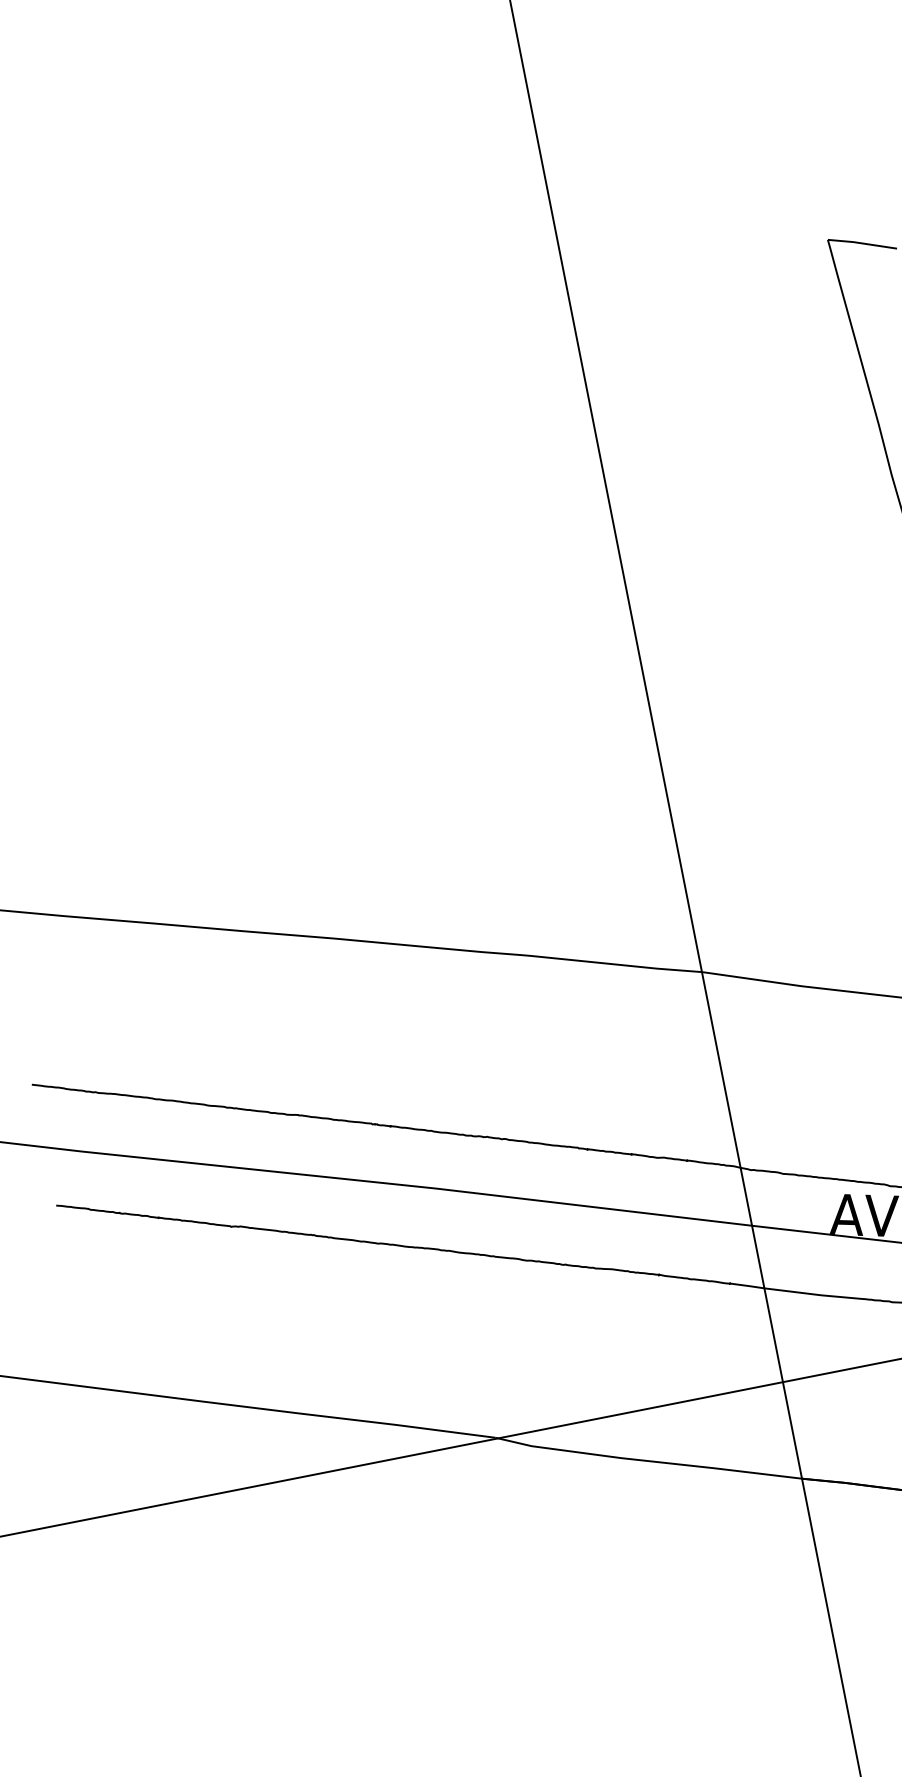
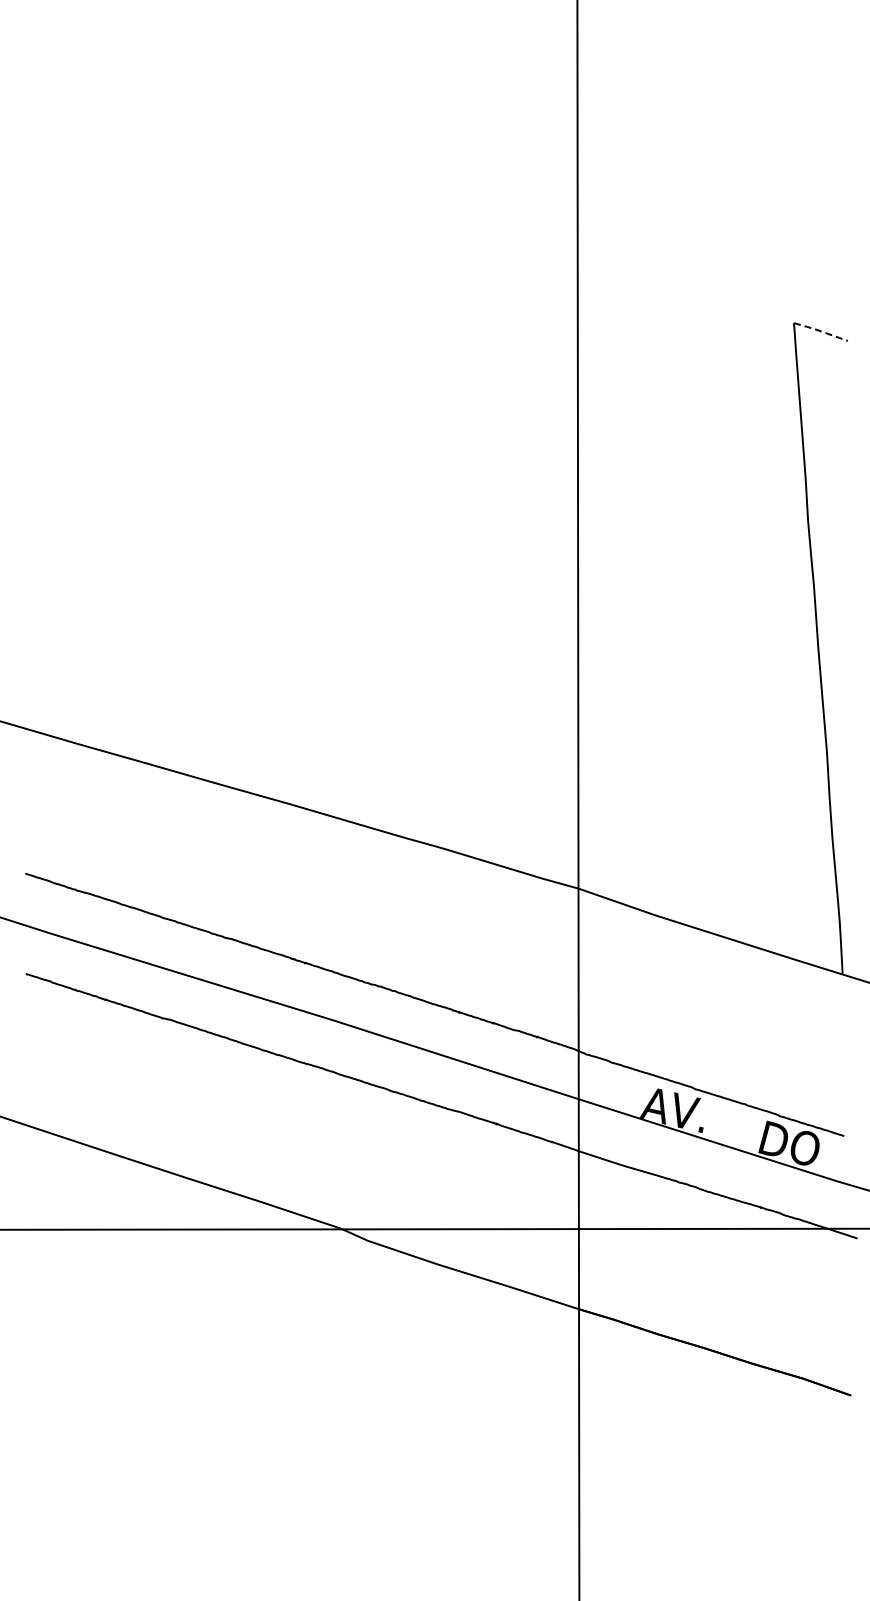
line: (861, 243) -> (820, 331), solid -> dashed

